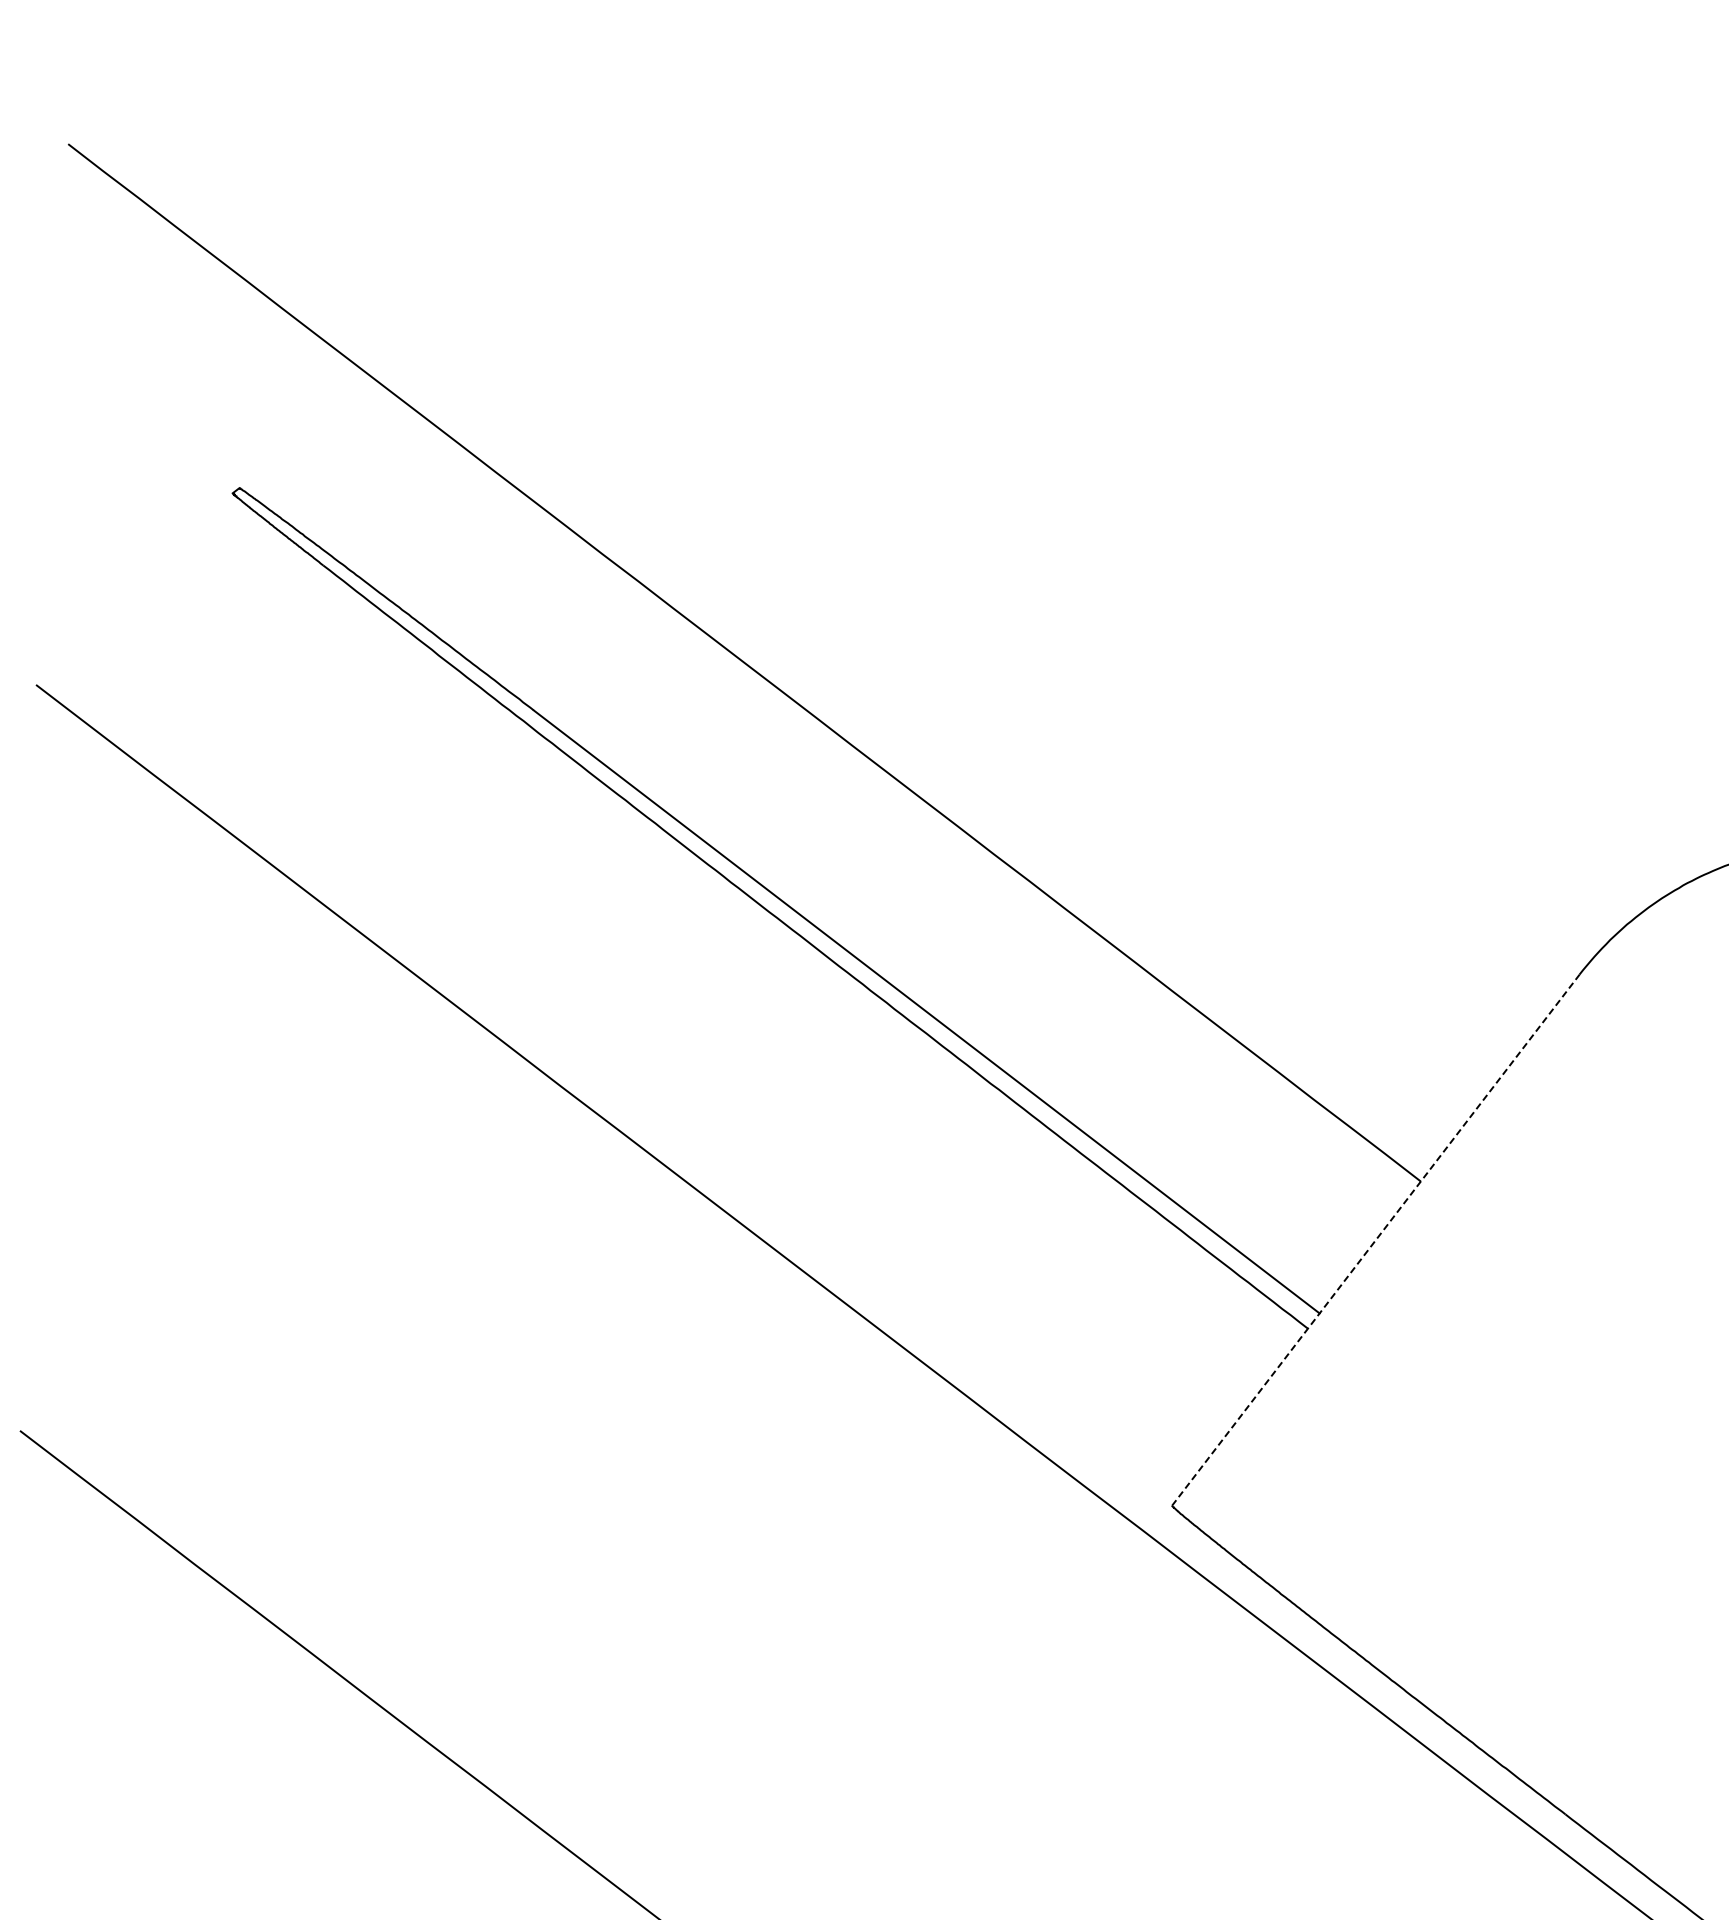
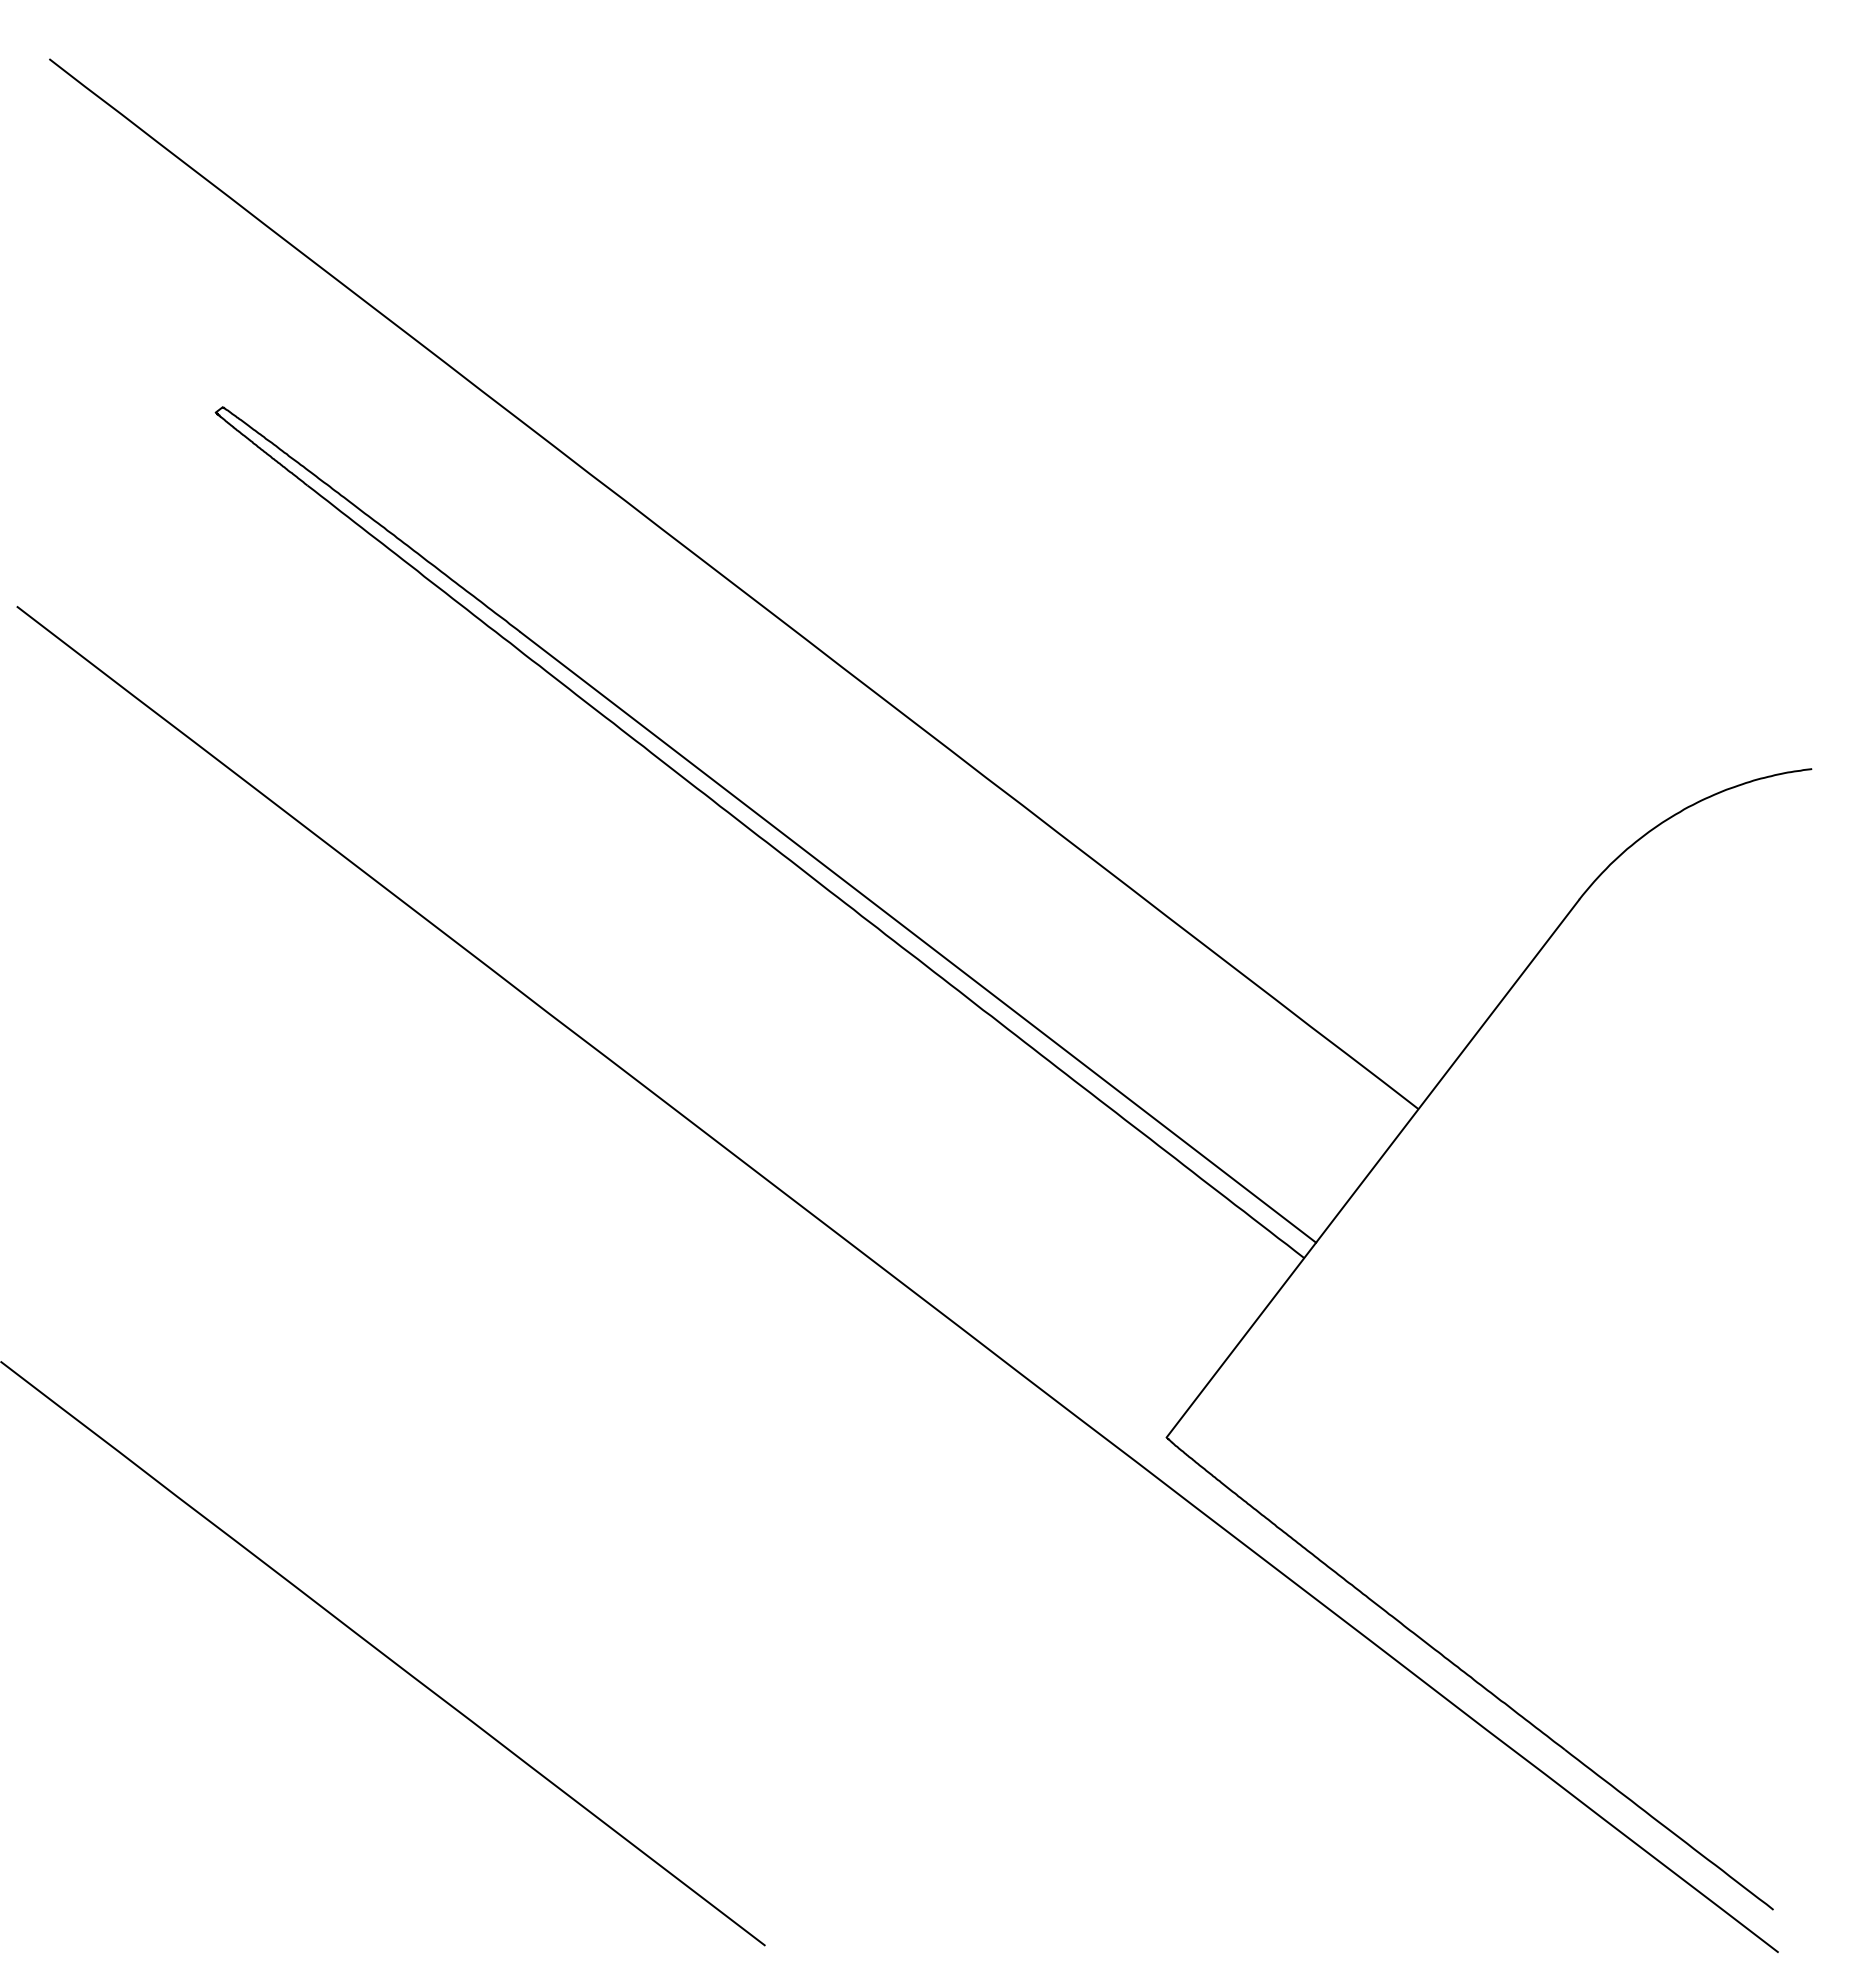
line: (1375, 1240) -> (1372, 1168), dashed -> solid

